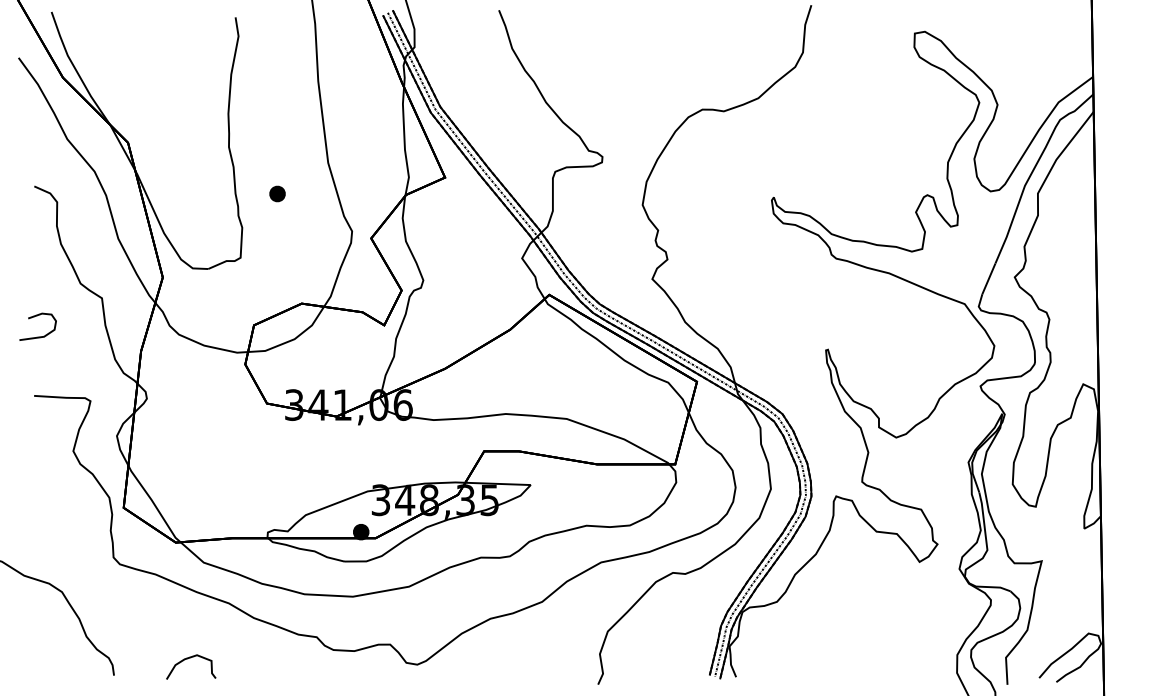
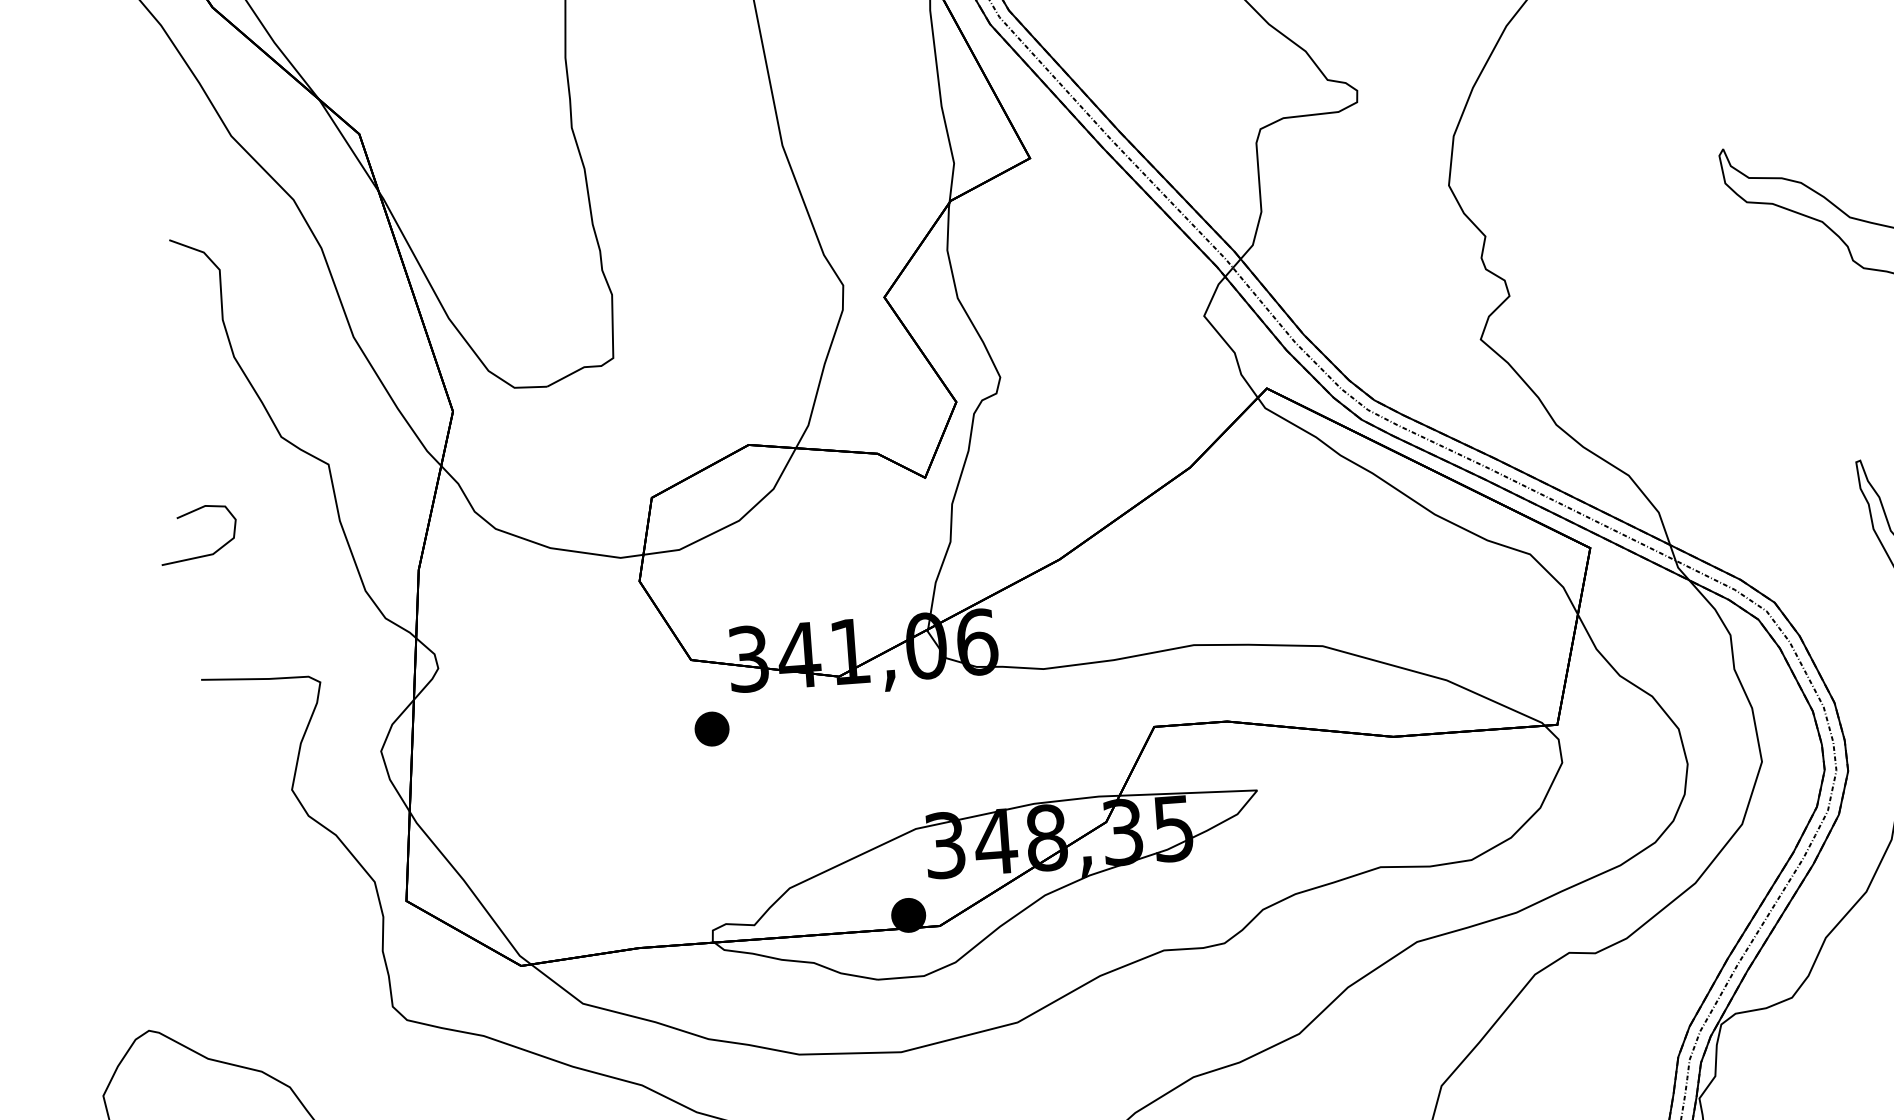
part: (277, 193) -> (711, 728), moved

